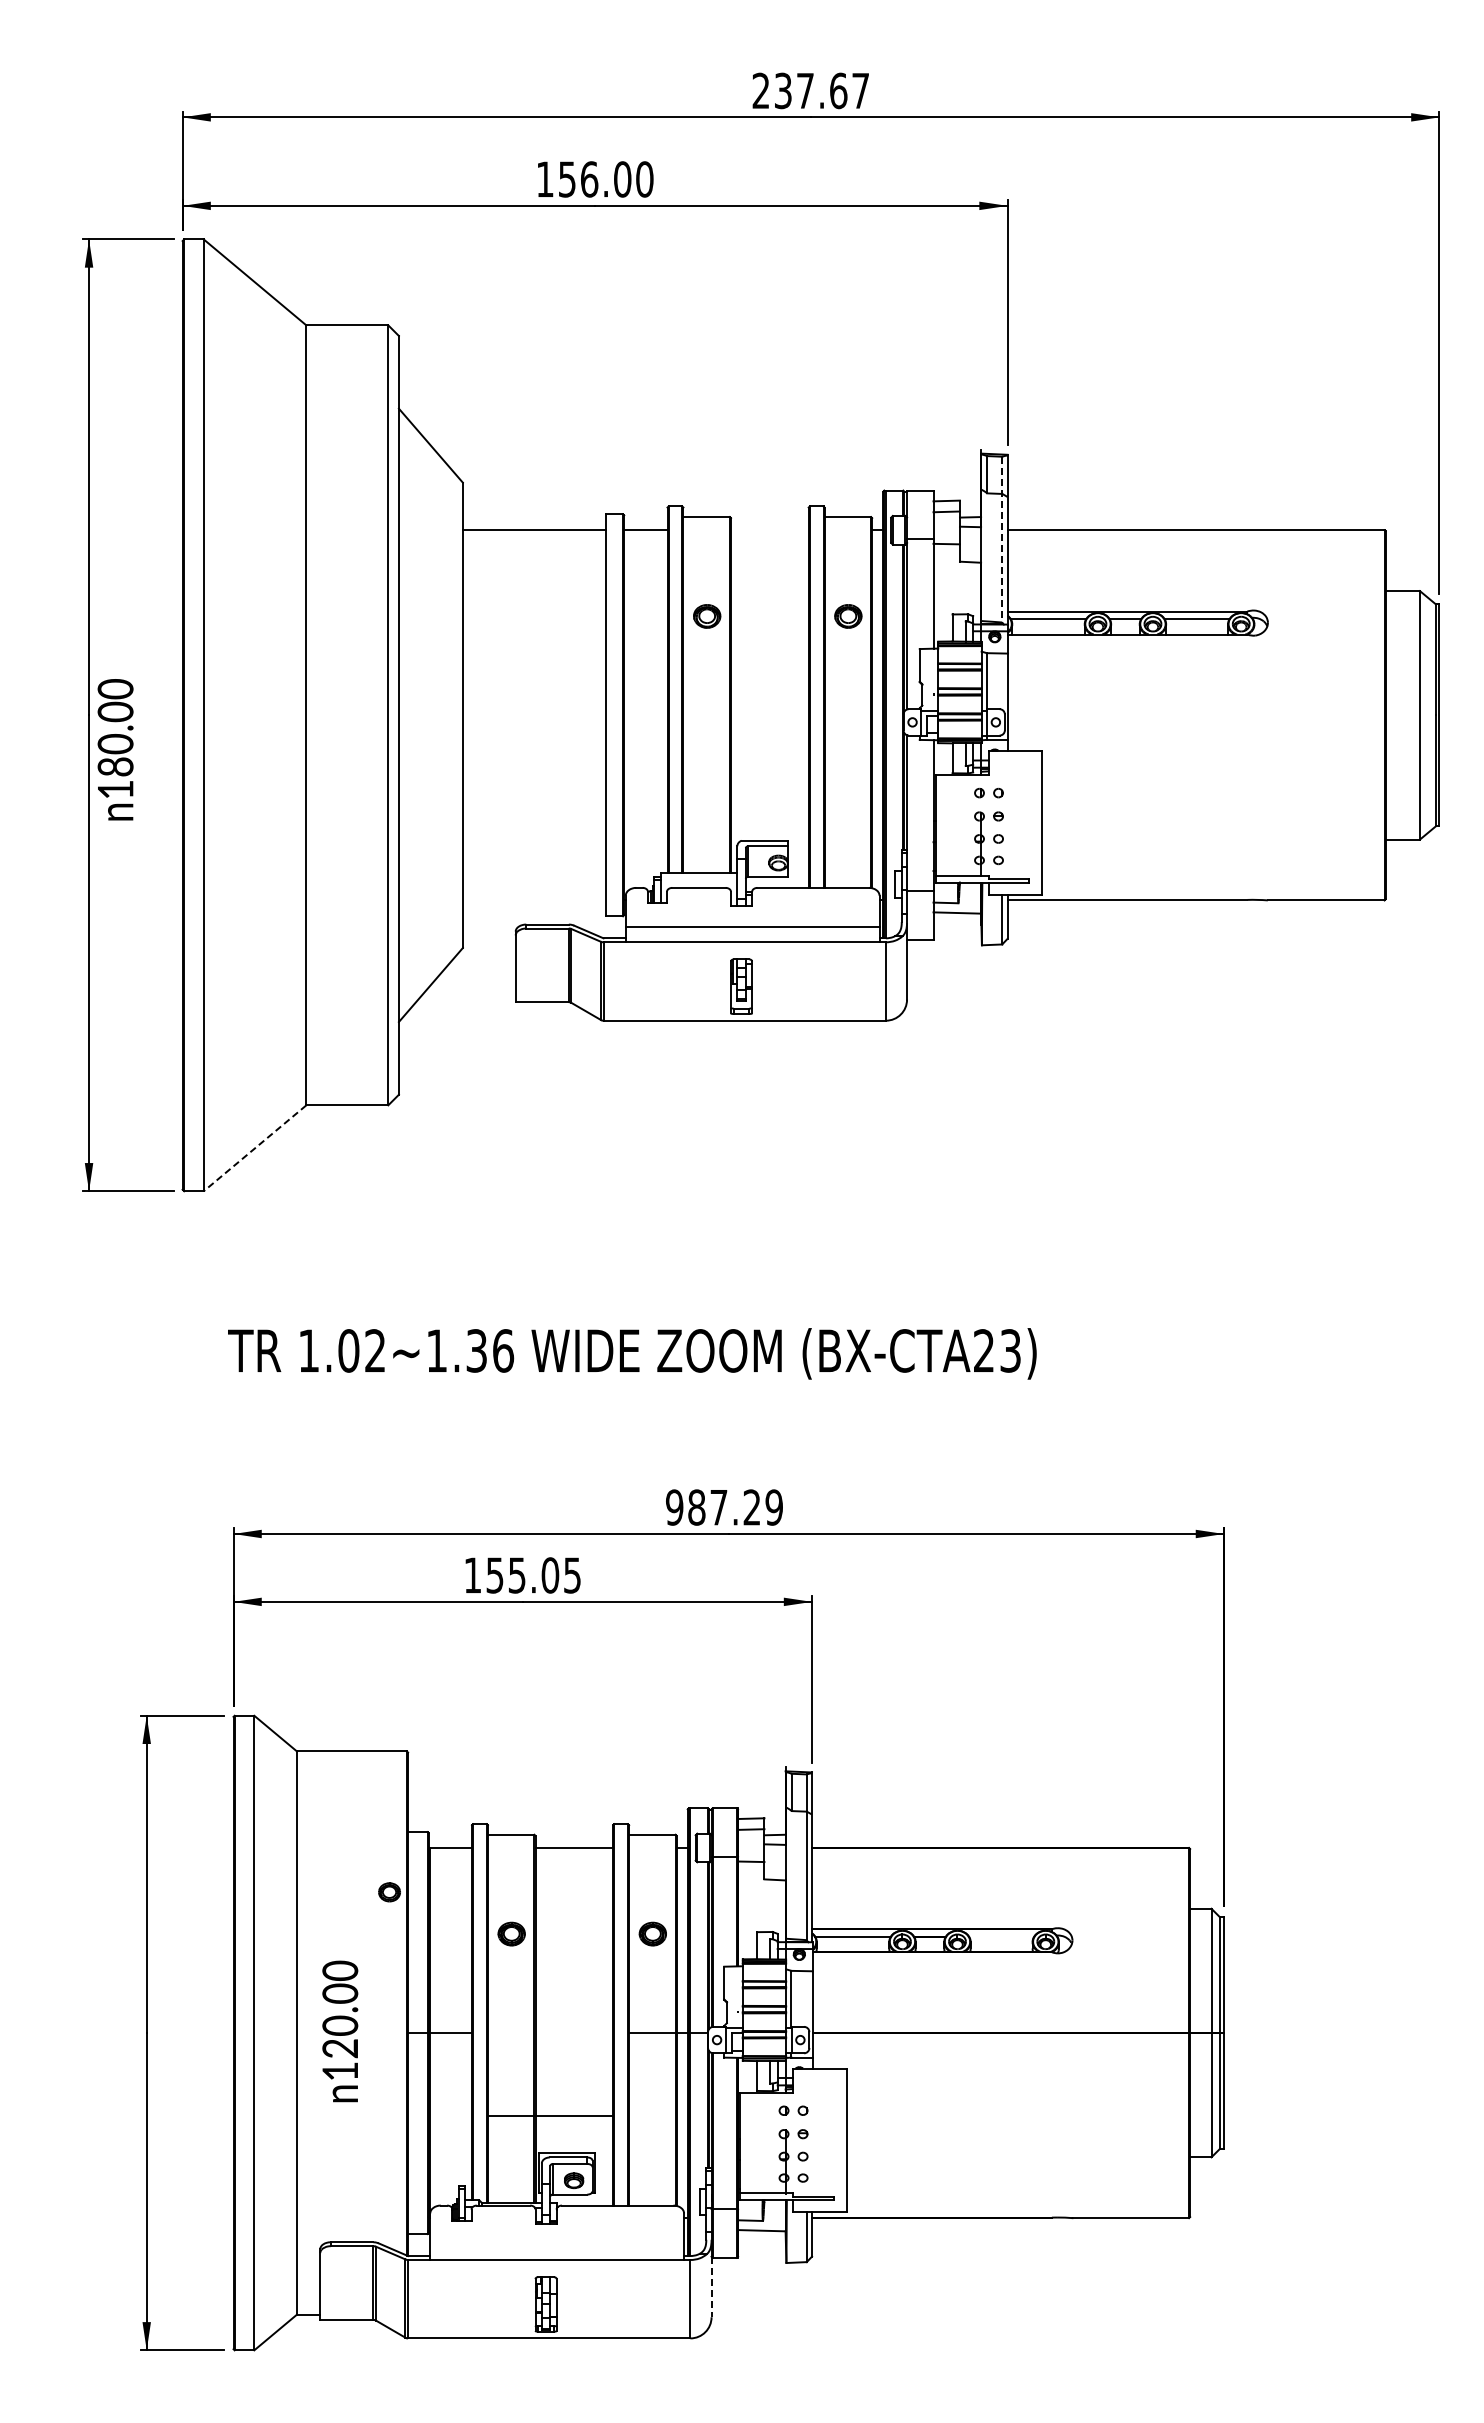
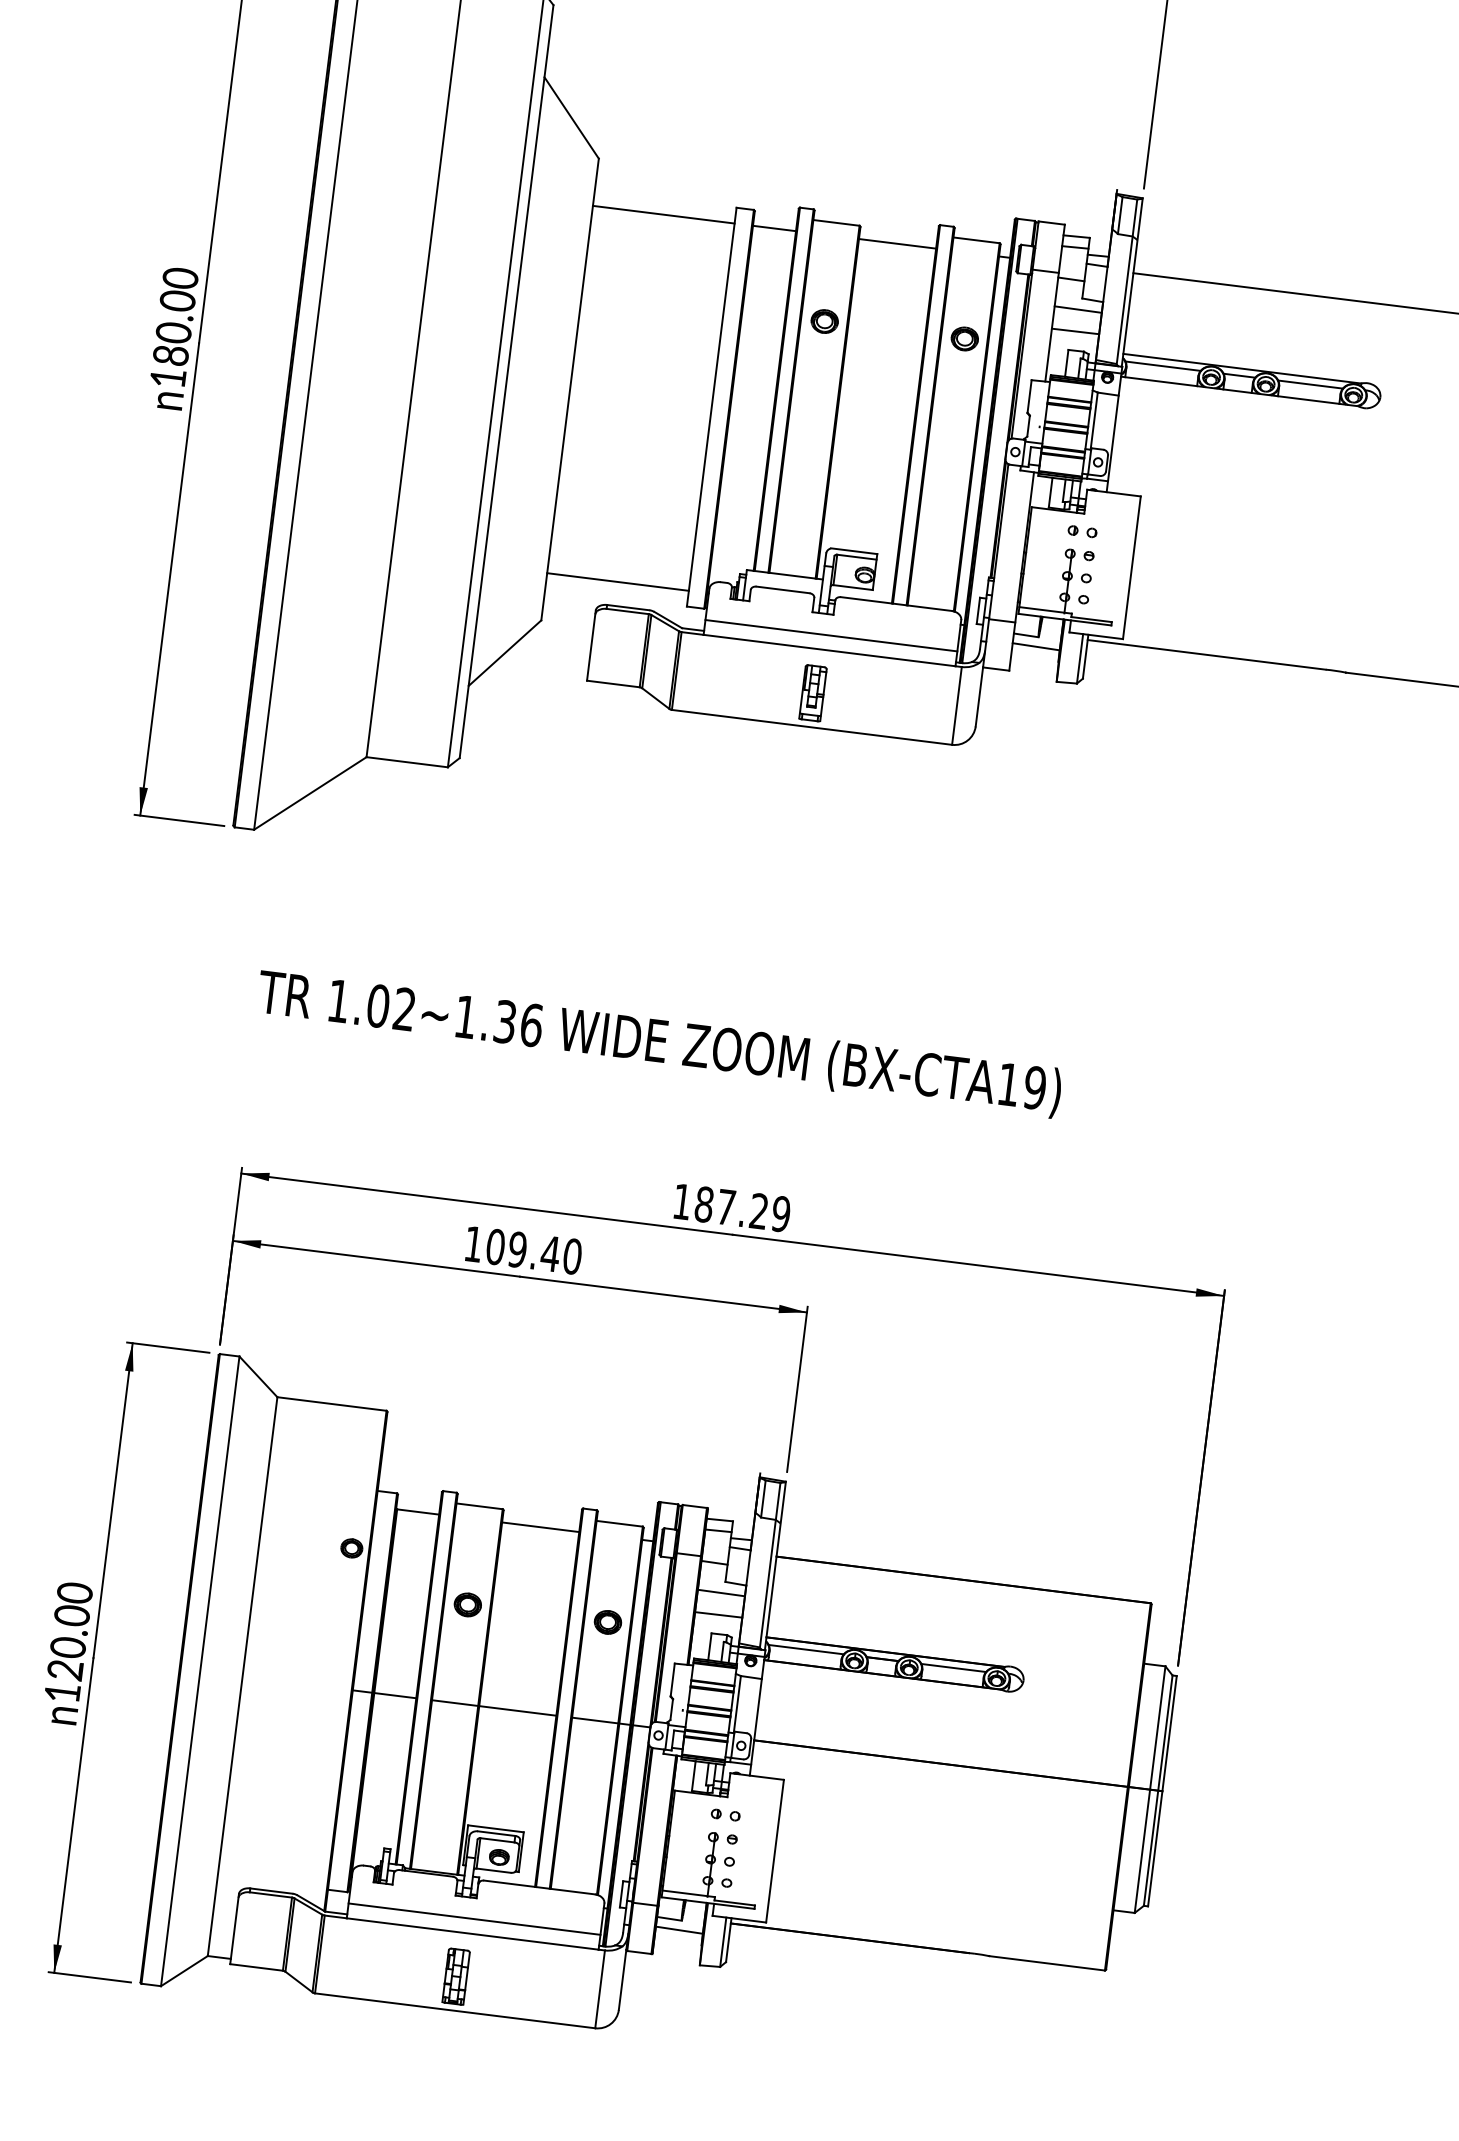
line: (769, 530) -> (897, 243), added
line: (1002, 539) -> (1127, 281), dashed -> solid
line: (957, 572) -> (1078, 308), added
line: (957, 595) -> (1075, 331), added
text: (115, 749) -> (172, 338), moved
line: (533, 900) -> (617, 581), added
line: (255, 1148) -> (310, 793), dashed -> solid
text: (997, 1350) -> (1022, 1085), (BX-CTA23) -> (BX-CTA19)
text: (674, 1507) -> (682, 1201), 987.29 -> 187.29
text: (533, 1575) -> (533, 1251), 155.05 -> 109.40
line: (761, 1890) -> (721, 1592), added
line: (761, 1912) -> (718, 1614), added
line: (1001, 1936) -> (953, 1667), added
text: (340, 2031) -> (67, 1653), moved
line: (550, 2116) -> (494, 1708), moved
line: (557, 2245) -> (474, 1919), added
line: (711, 2287) -> (622, 1980), dashed -> solid

